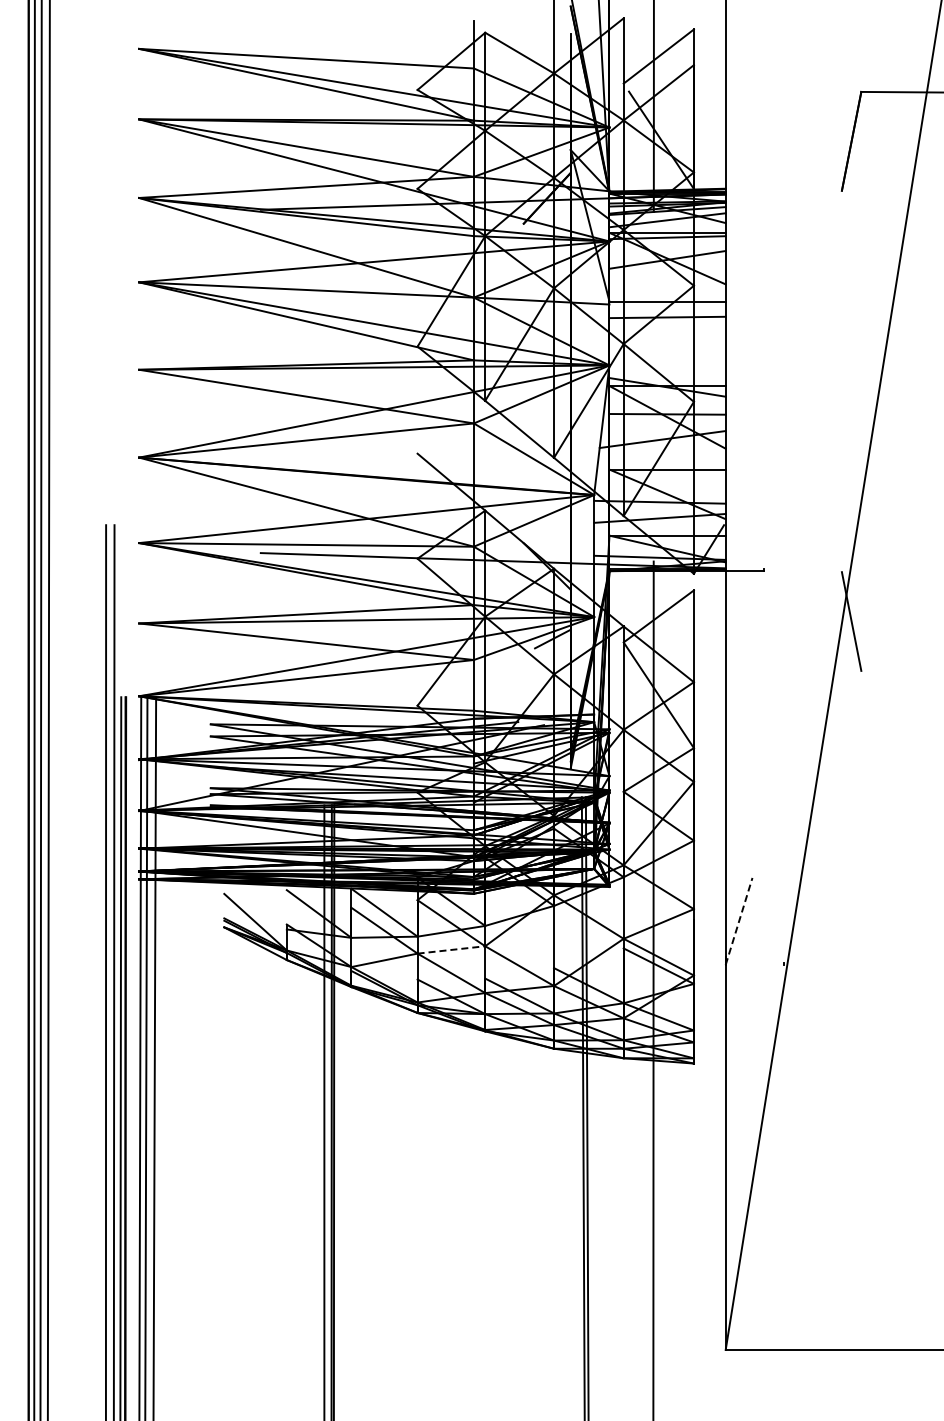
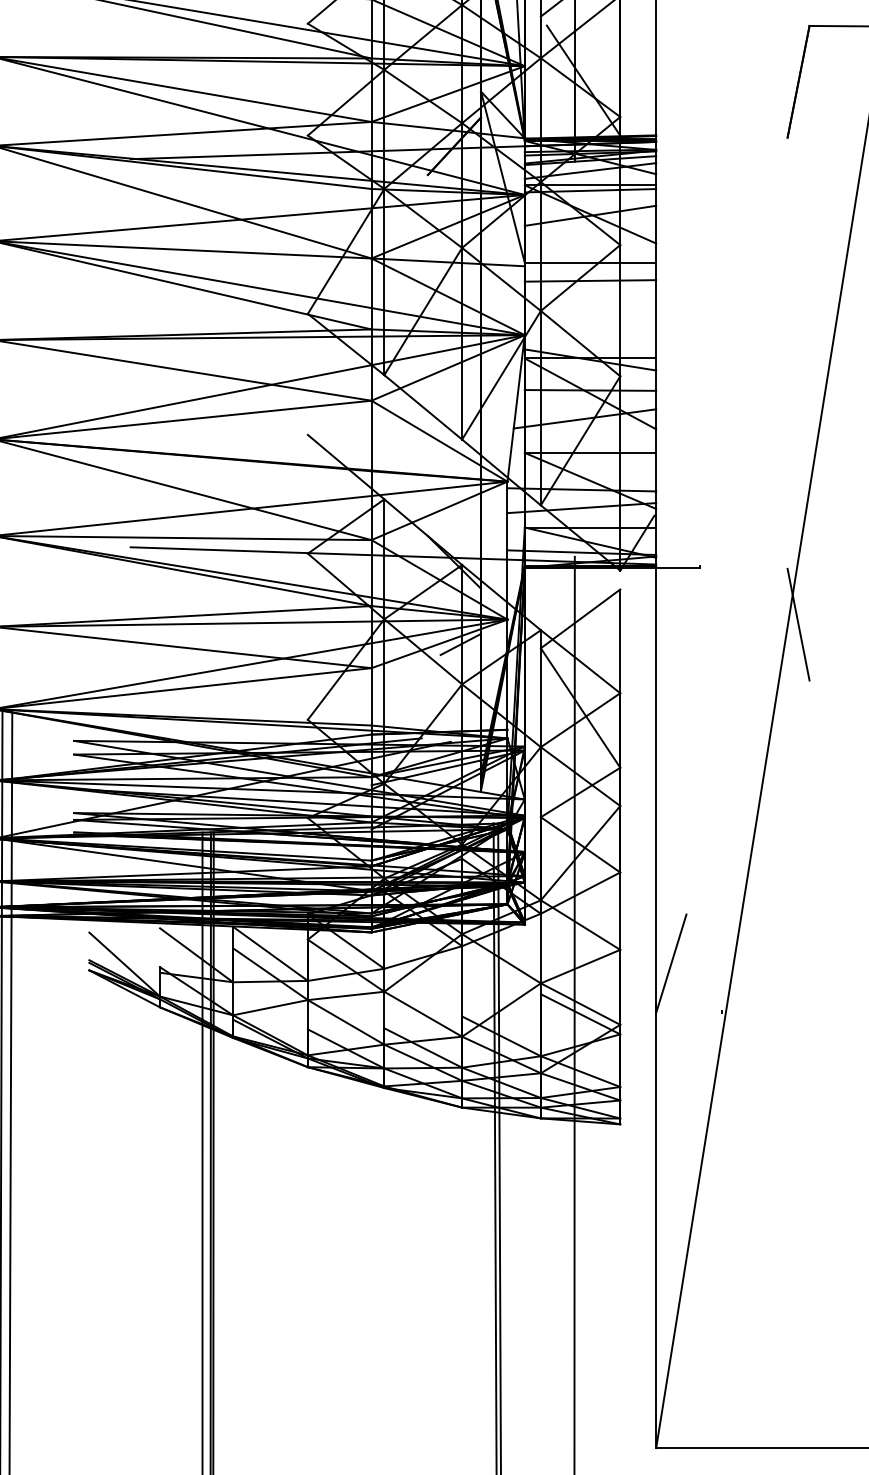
line: (739, 921) -> (671, 963), dashed -> solid
line: (451, 949) -> (346, 995), dashed -> solid

